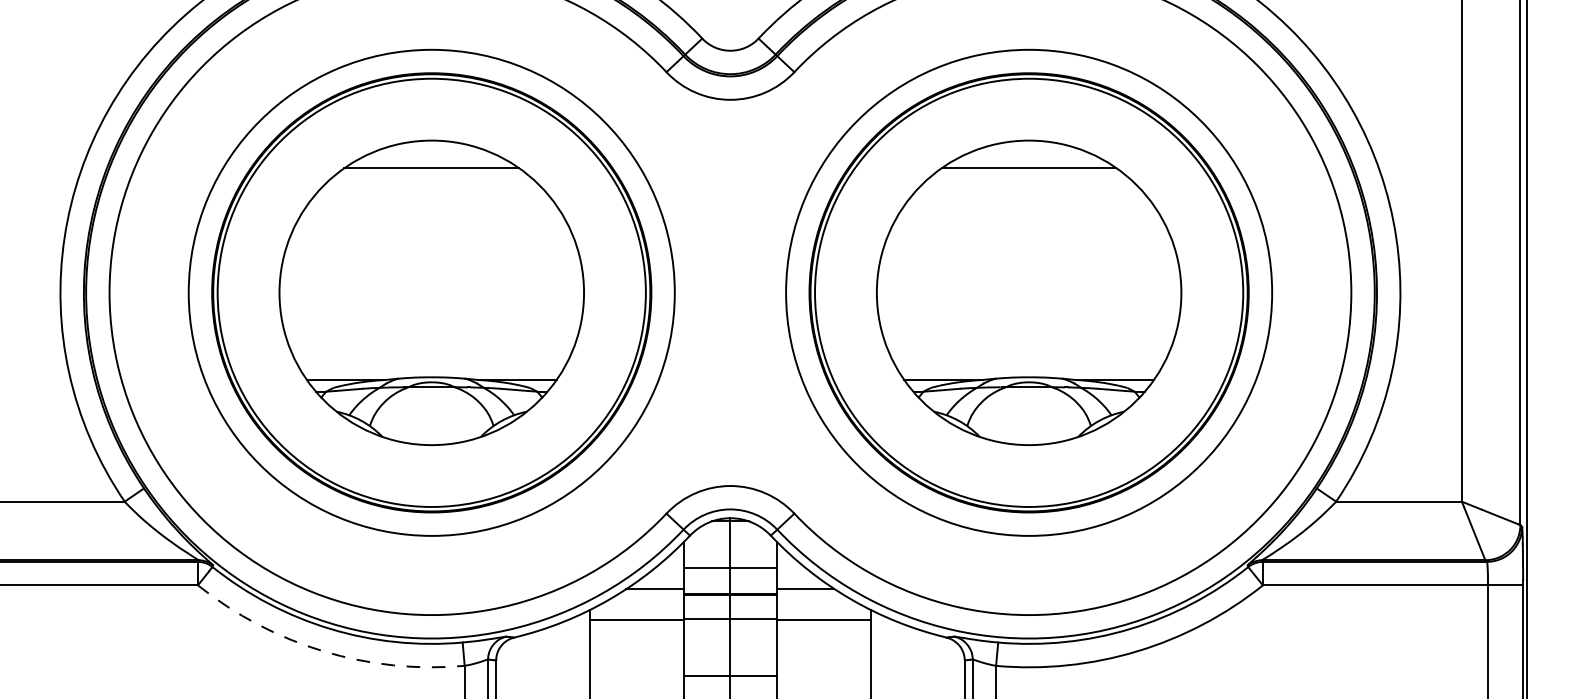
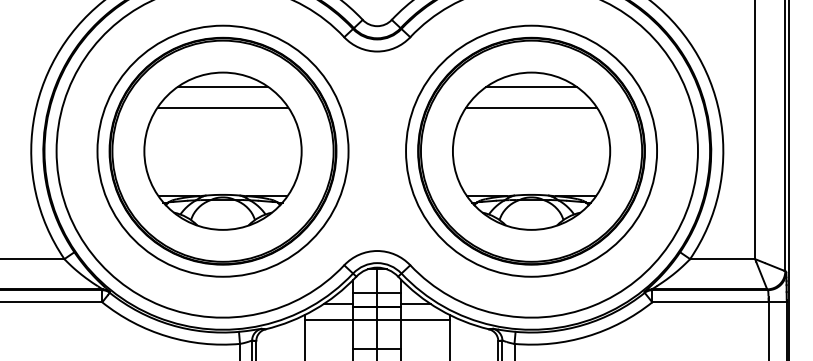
line: (430, 208) -> (222, 107), added
line: (1029, 208) -> (531, 107), added
arc: (324, 651) -> (167, 336), dashed -> solid

